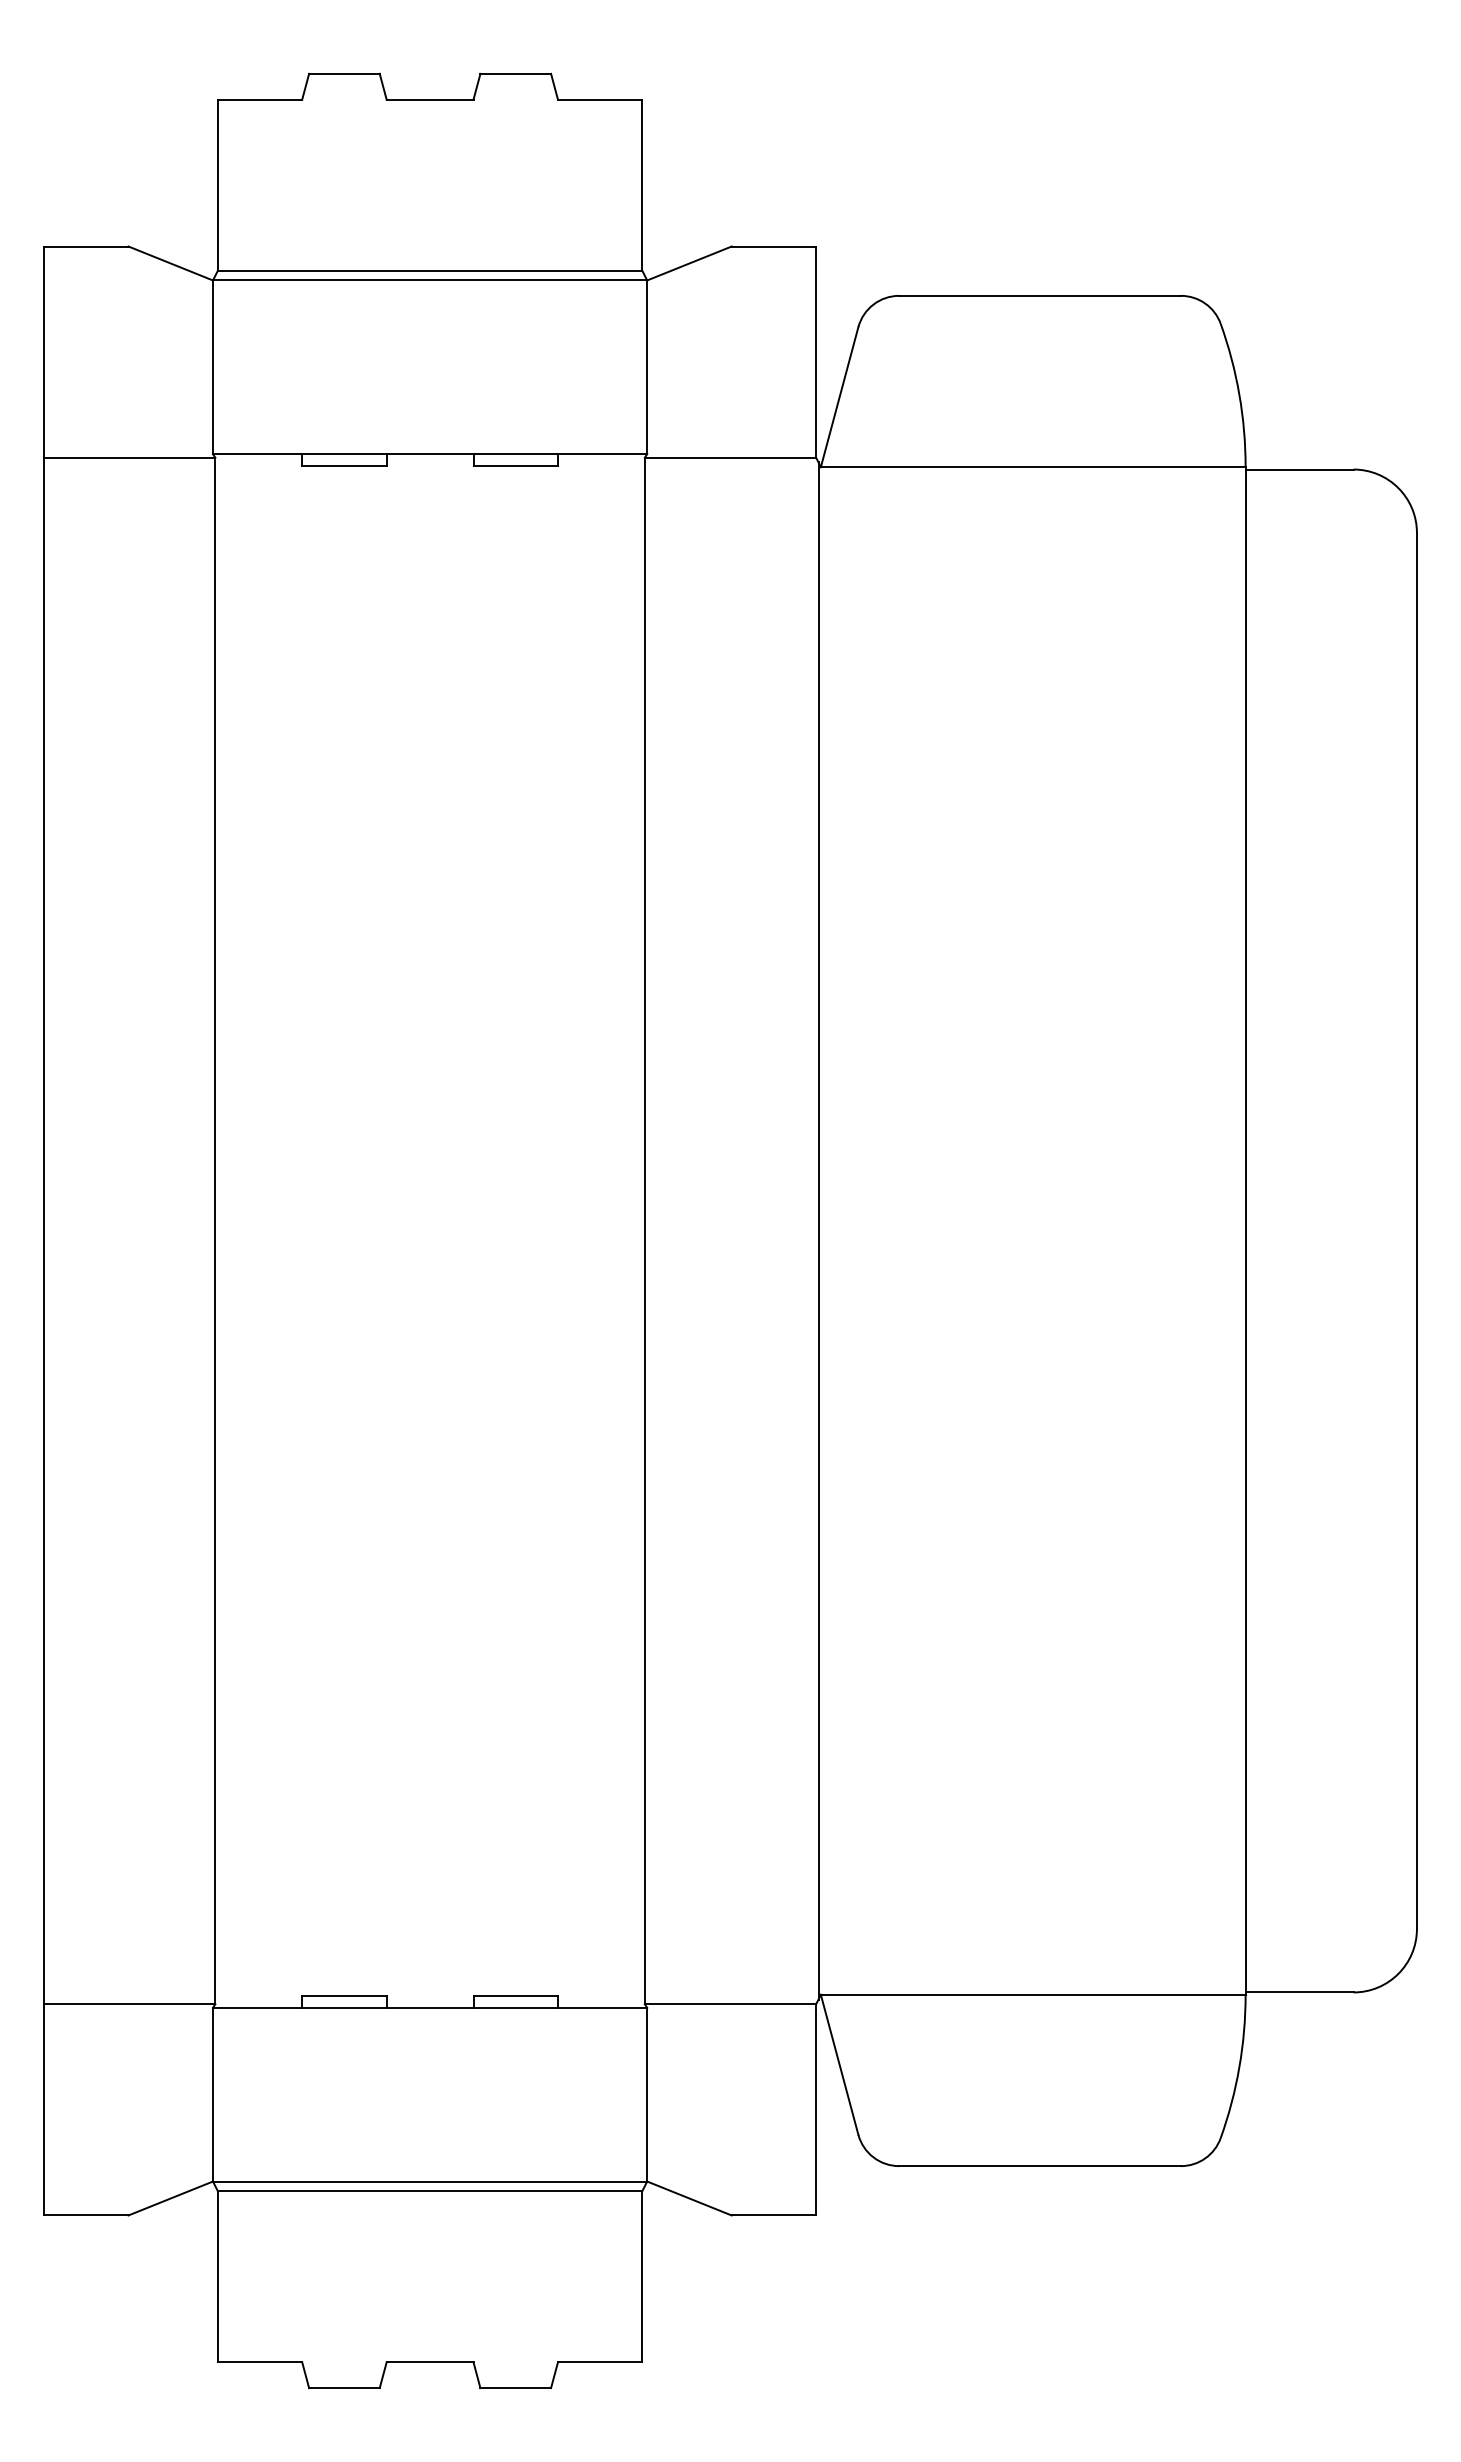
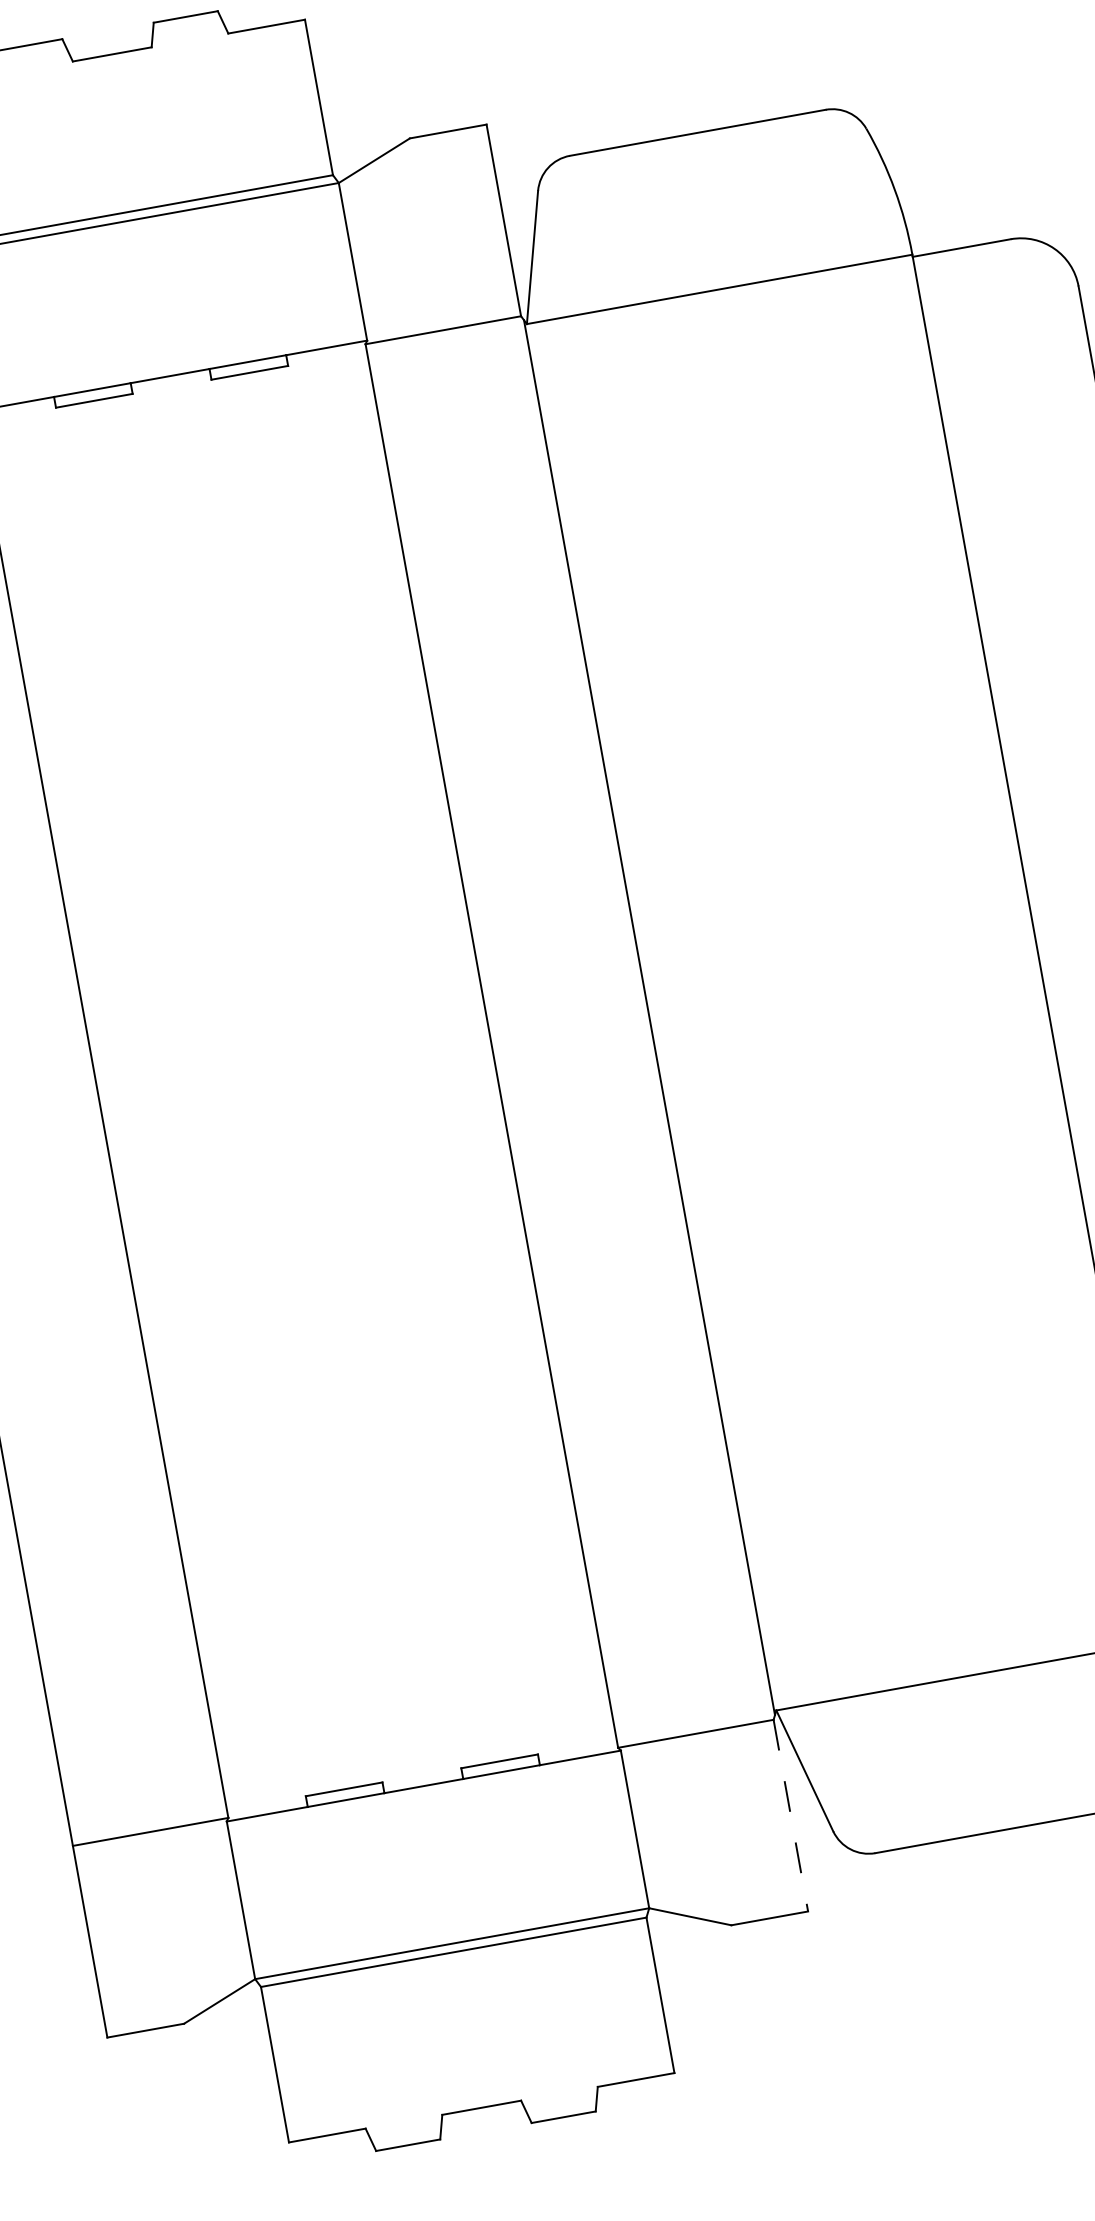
line: (816, 2109) -> (791, 1815), solid -> dashed

